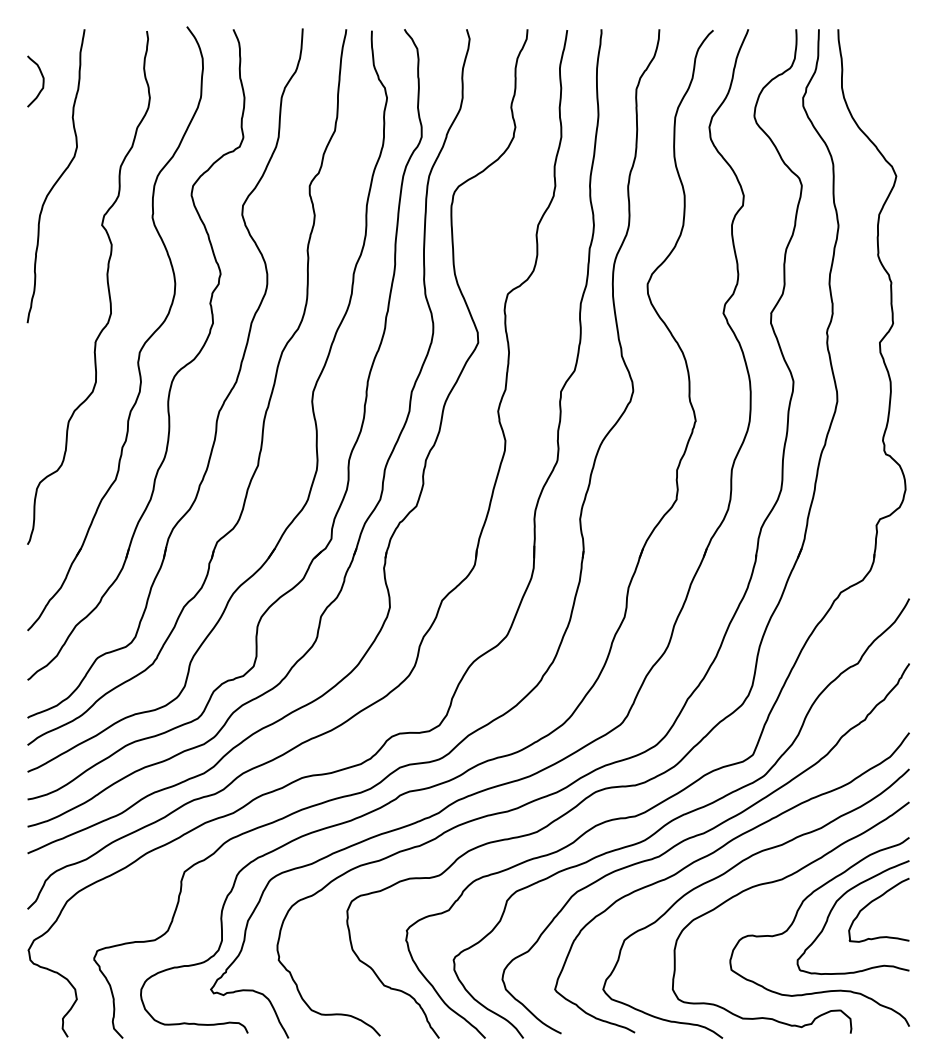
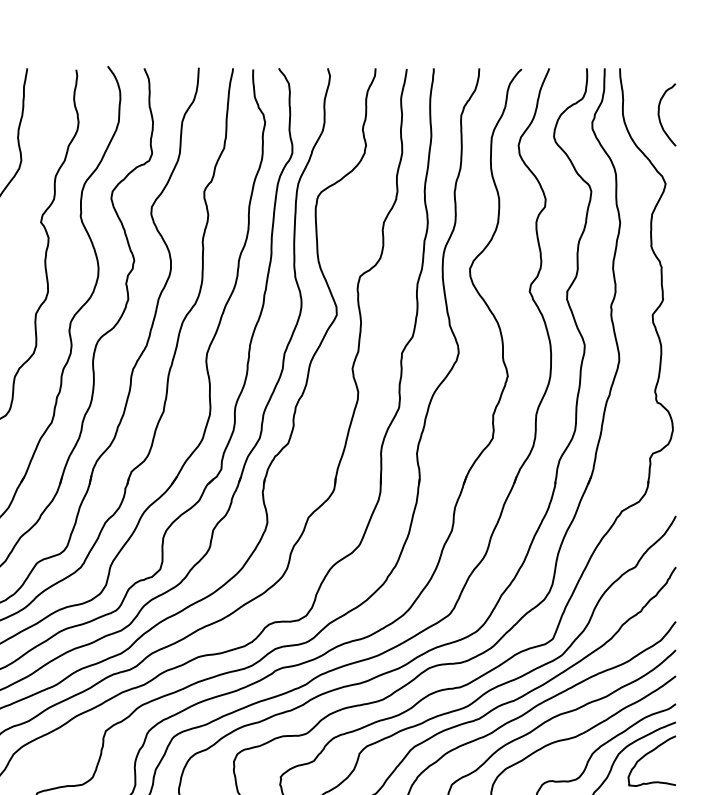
curve: (889, 92) -> (660, 118), added

